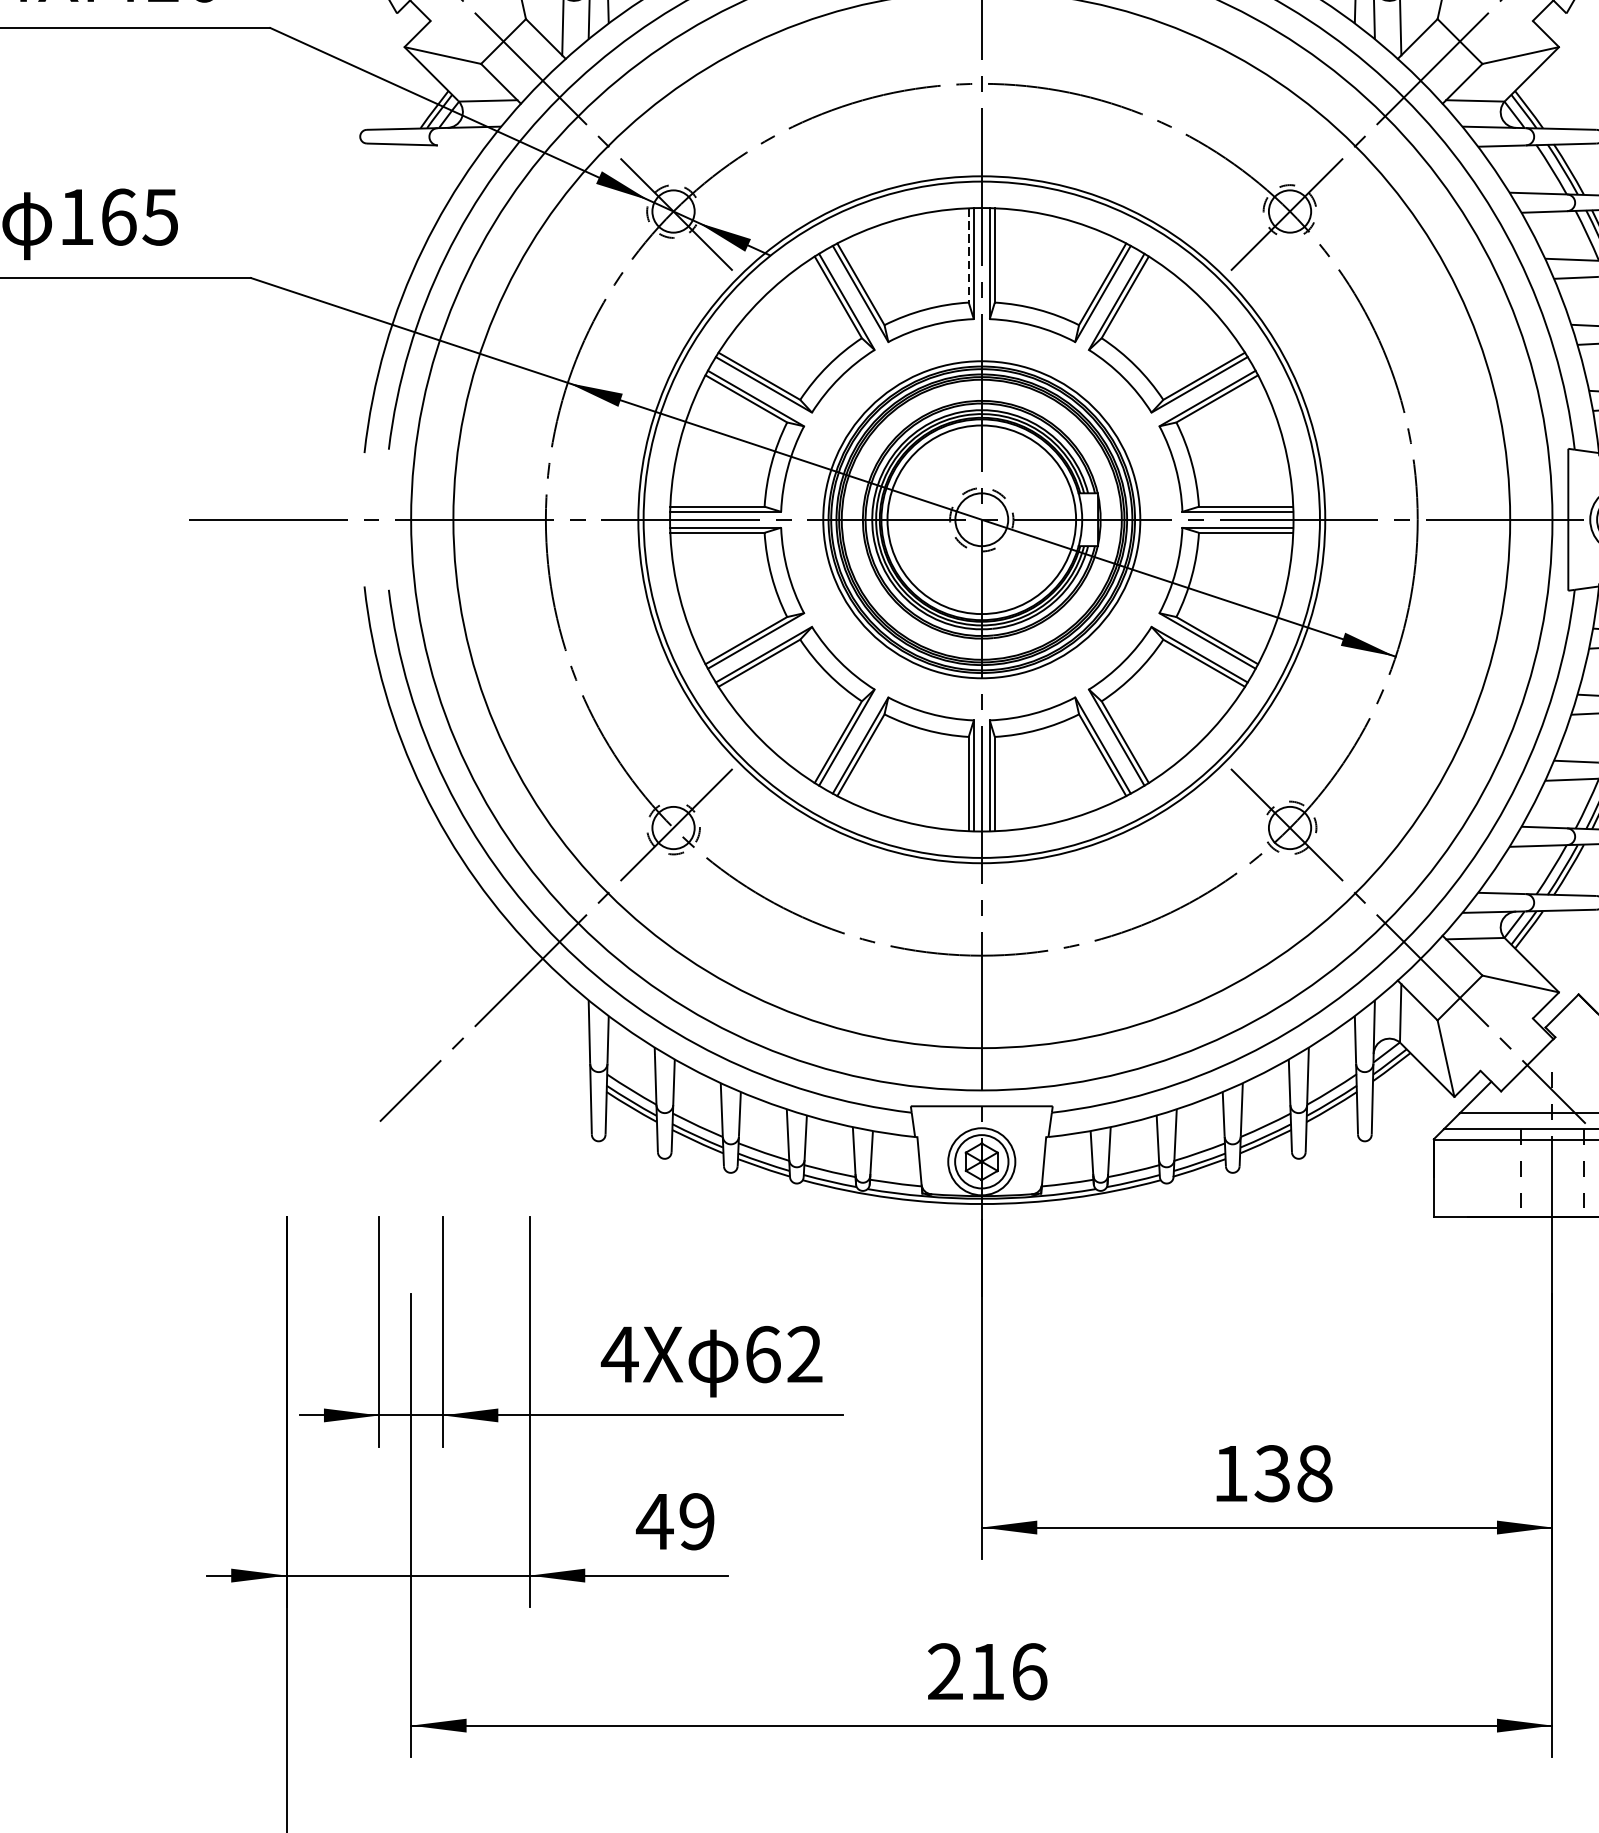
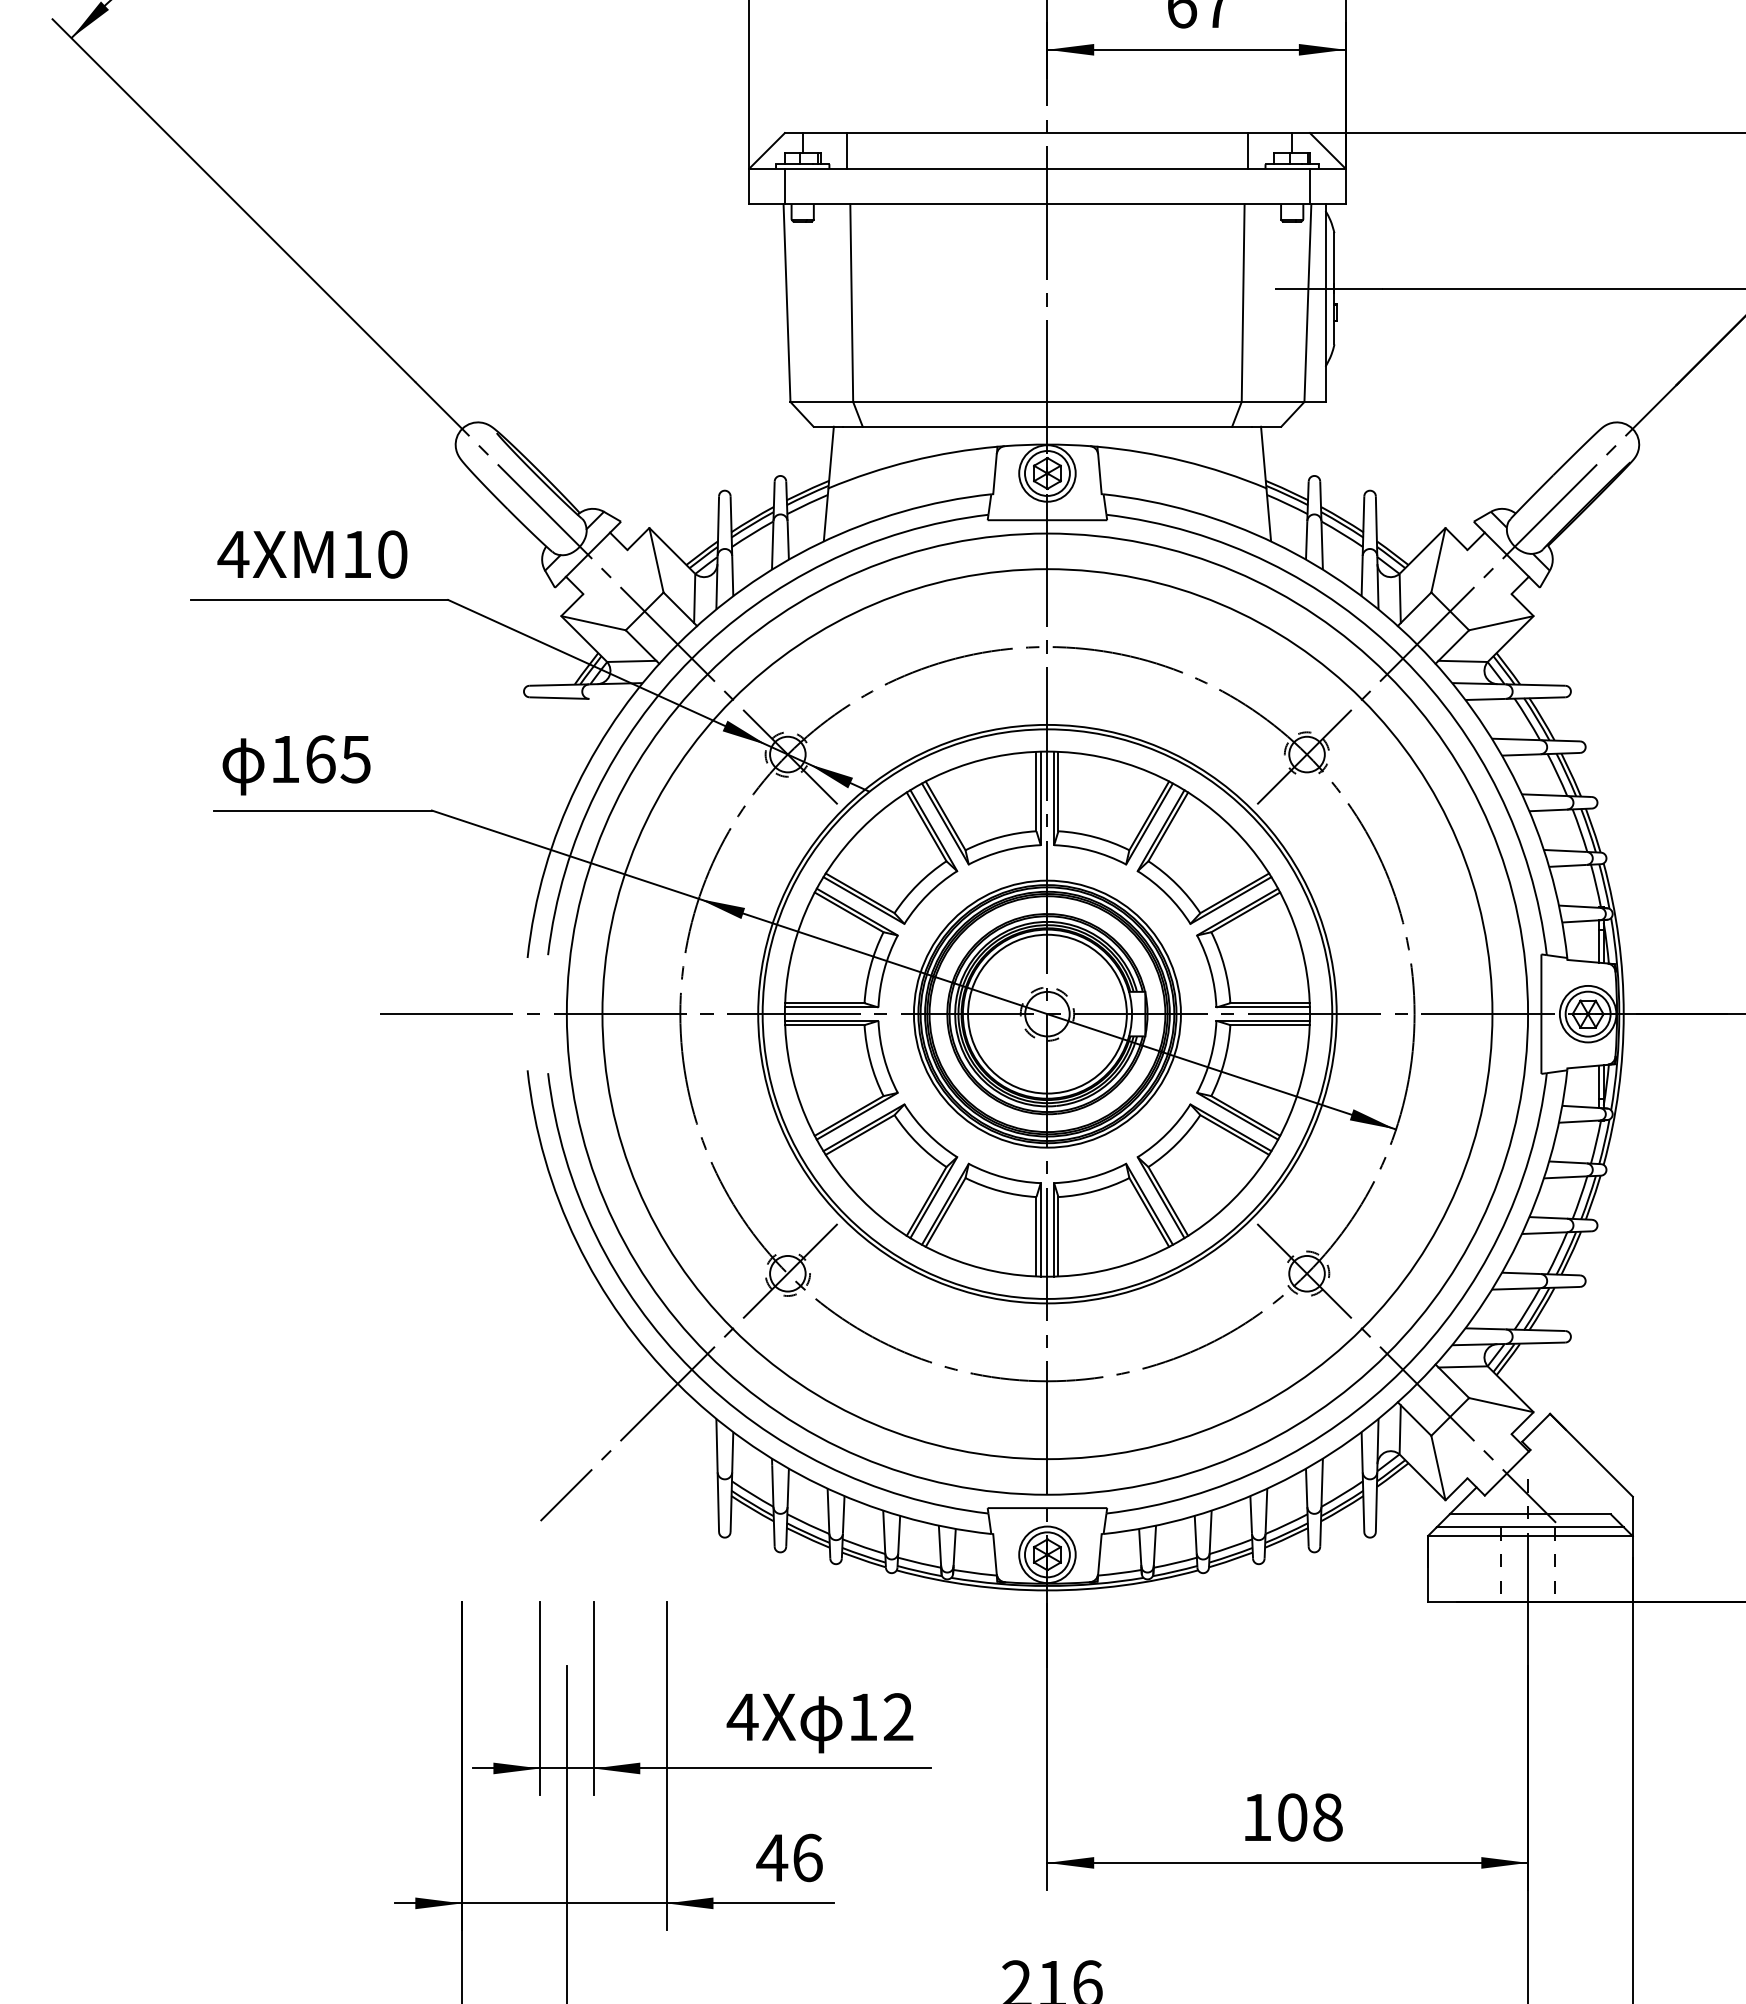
line: (968, 255) -> (1036, 791), dashed -> solid
text: (763, 1354) -> (863, 1717), 62 -> 12
text: (1272, 1473) -> (1292, 1817), 138 -> 108
text: (696, 1521) -> (807, 1857), 49 -> 46

